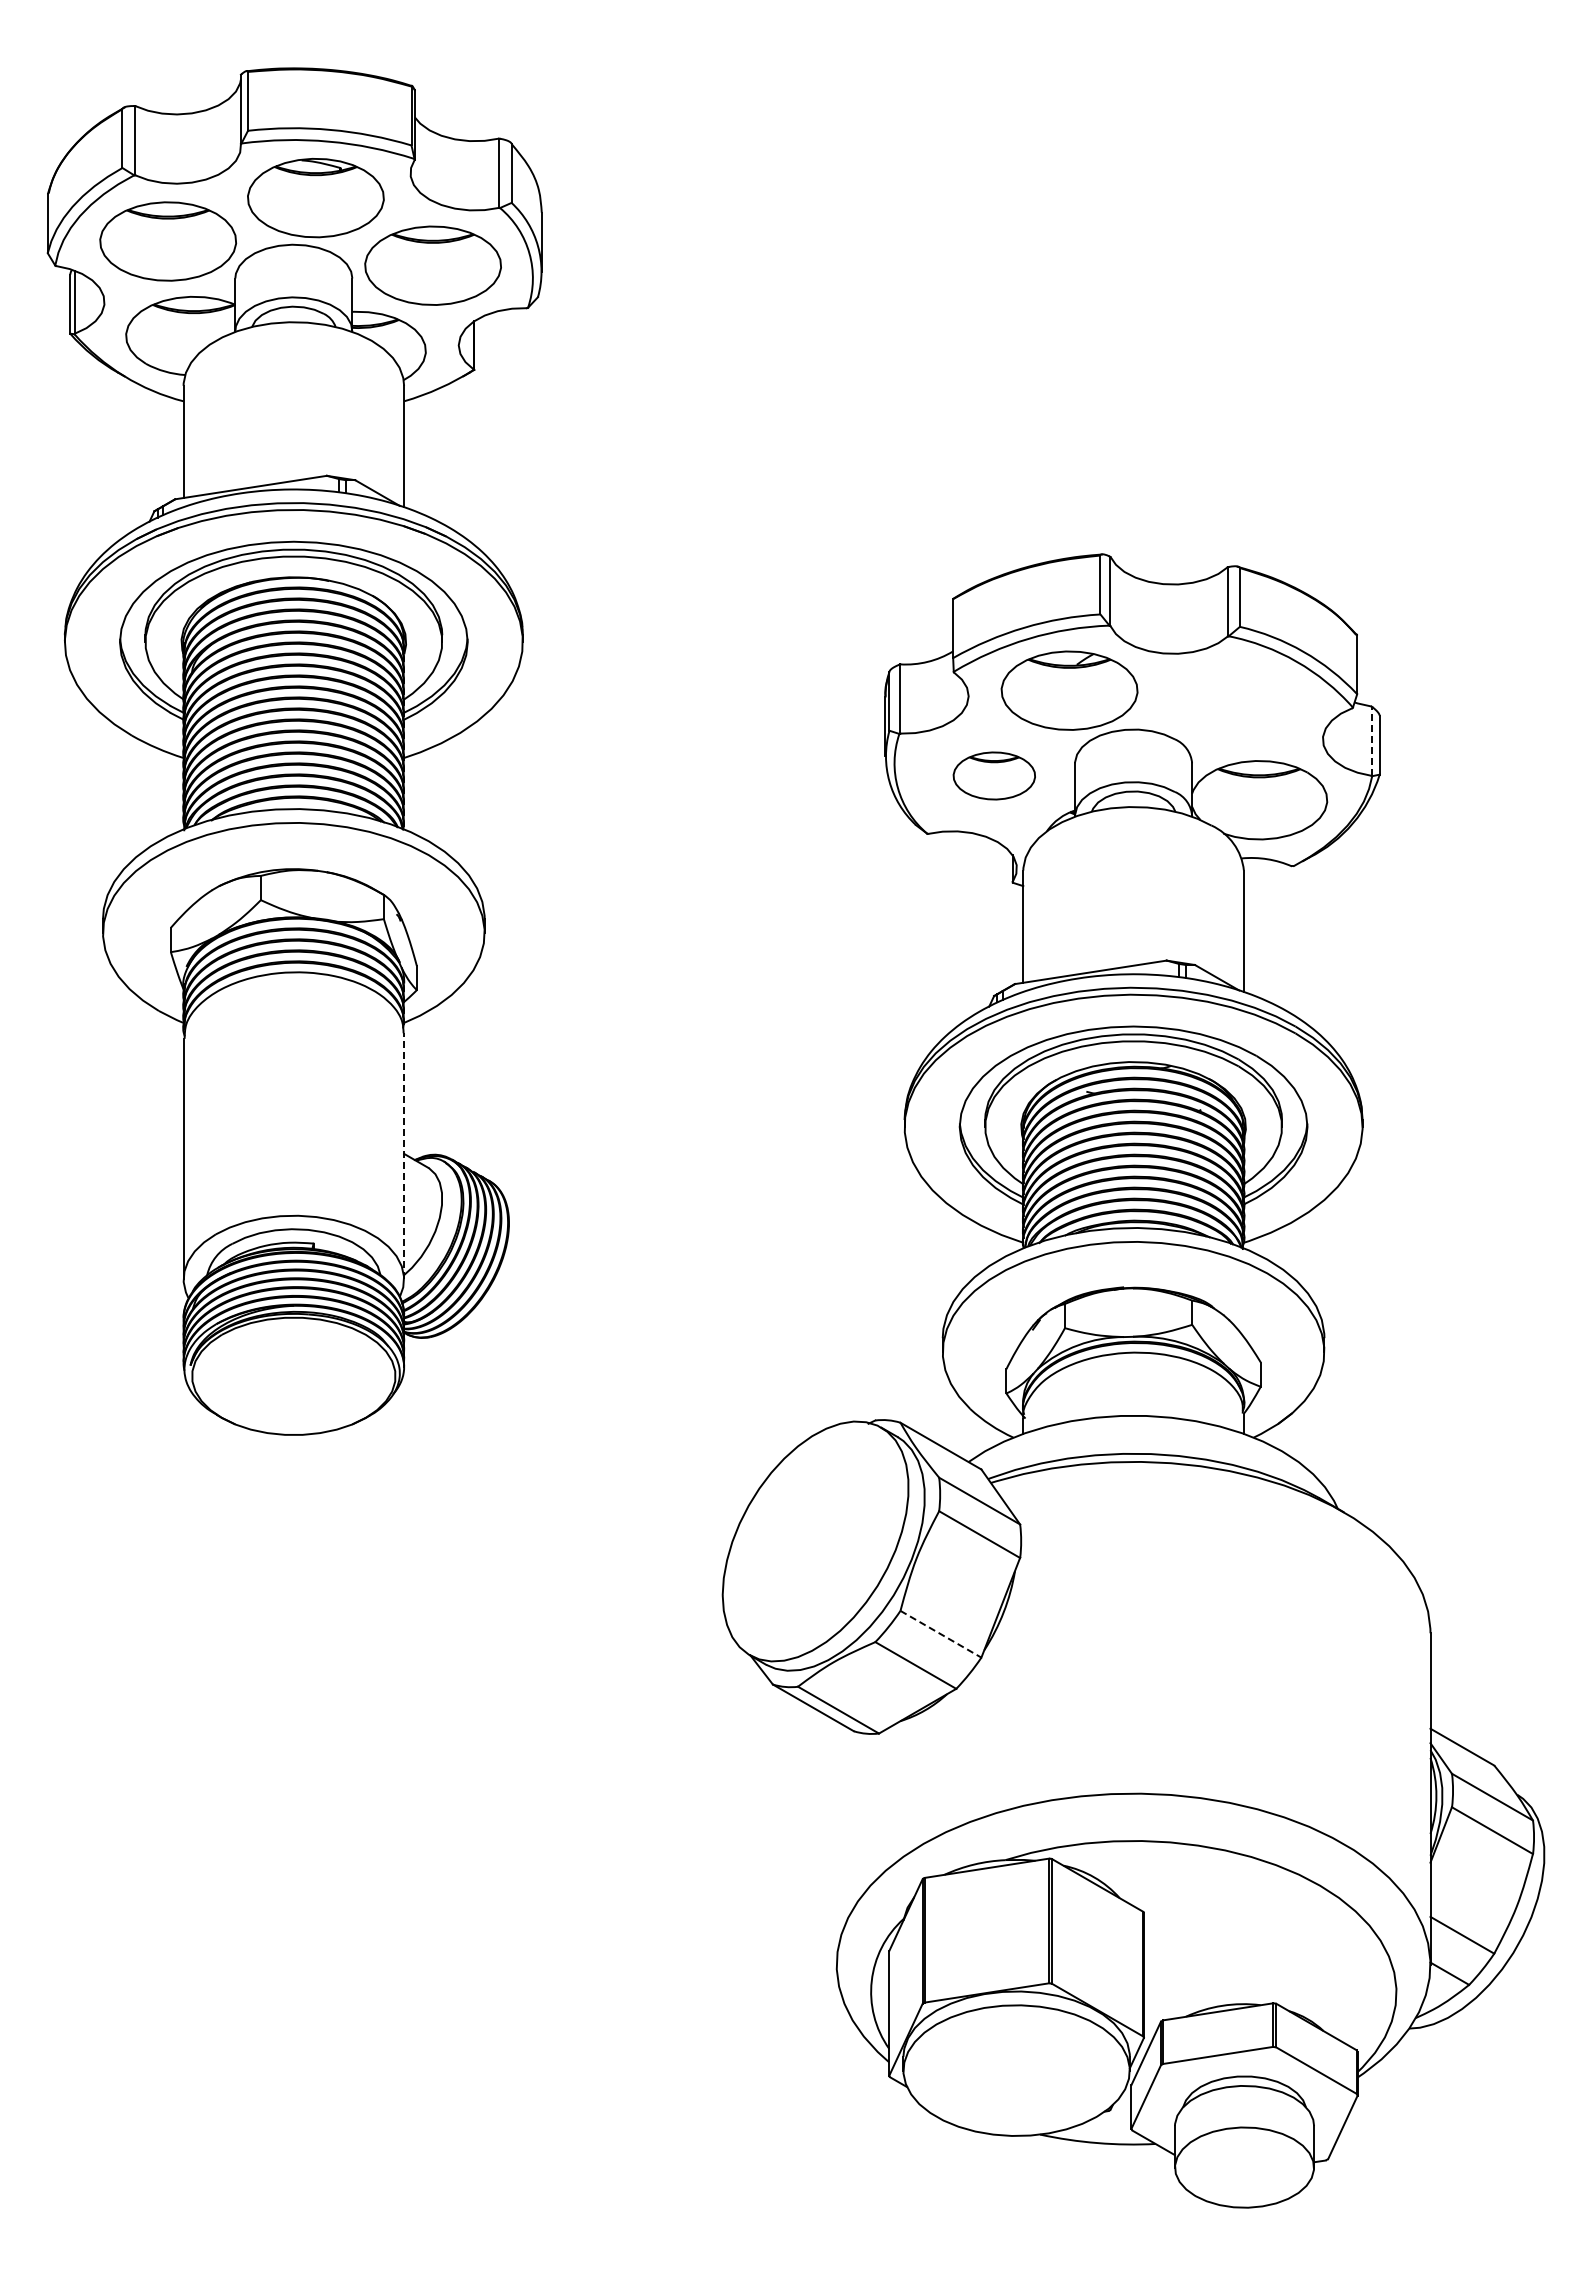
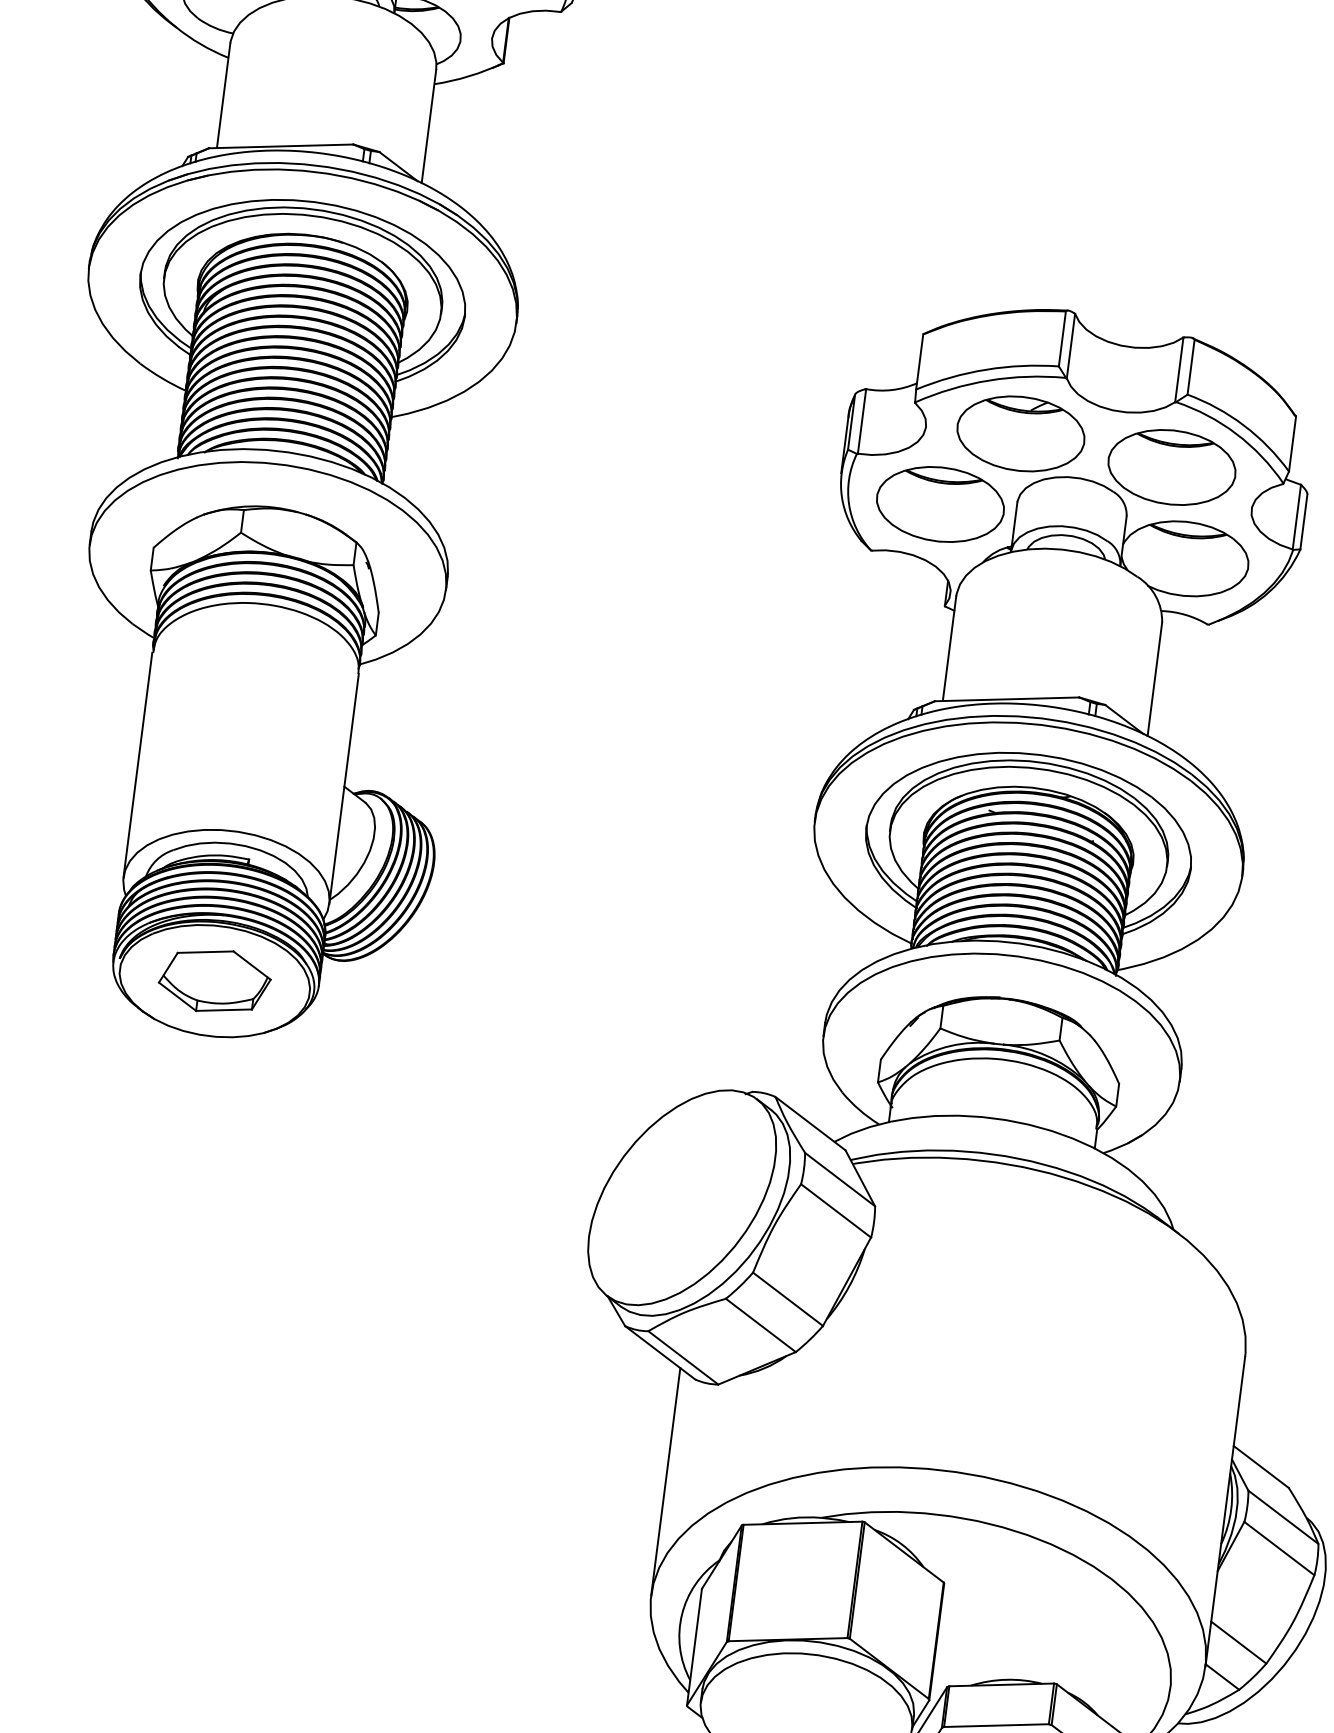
part: (1233, 705) -> (1172, 467), added
line: (1371, 741) -> (1296, 517), dashed -> solid
part: (994, 775) -> (940, 504), size x1.67
line: (404, 1155) -> (344, 788), dashed -> solid
part: (293, 1376) -> (214, 981), added
line: (940, 1634) -> (787, 1299), dashed -> solid
line: (836, 1843) -> (665, 1482), added

